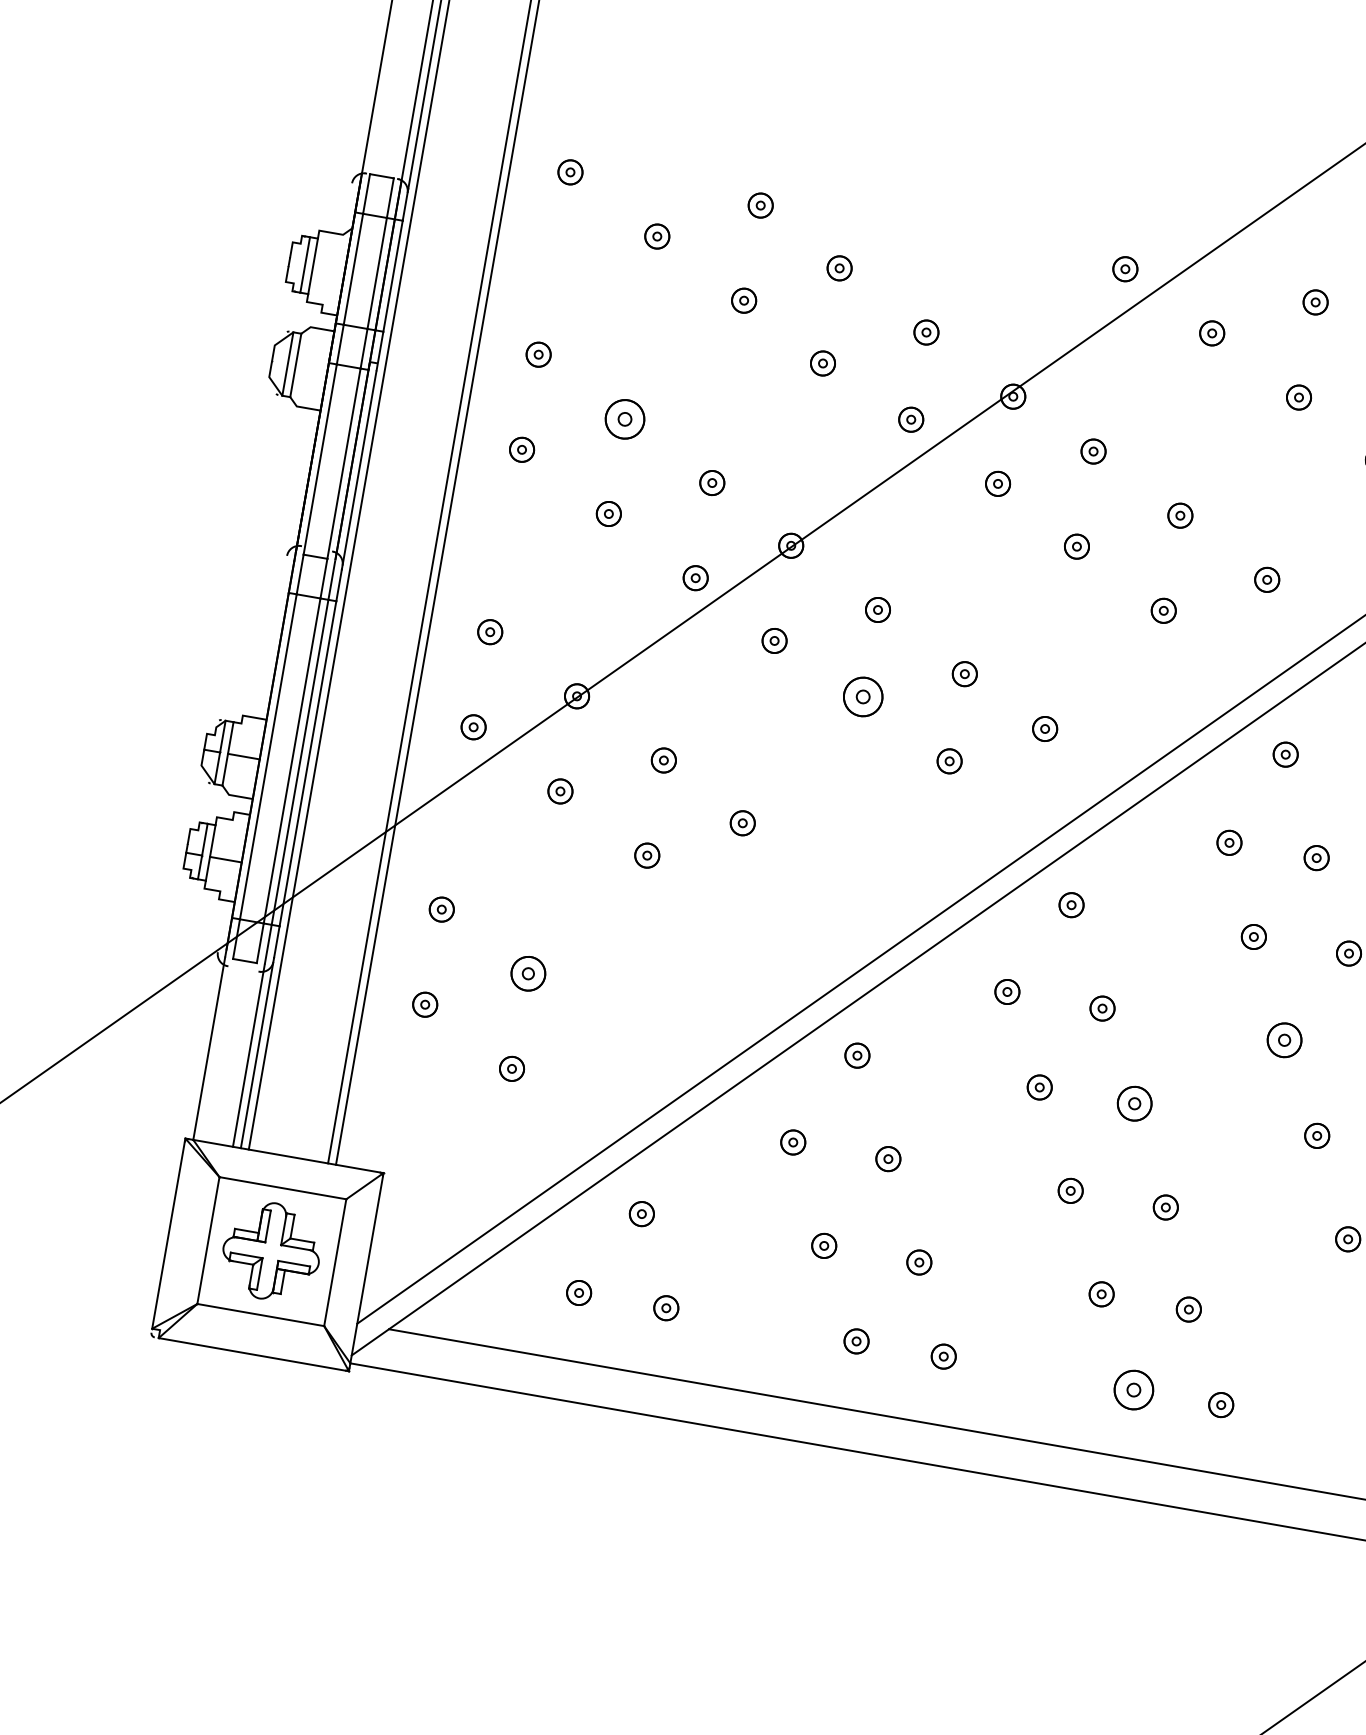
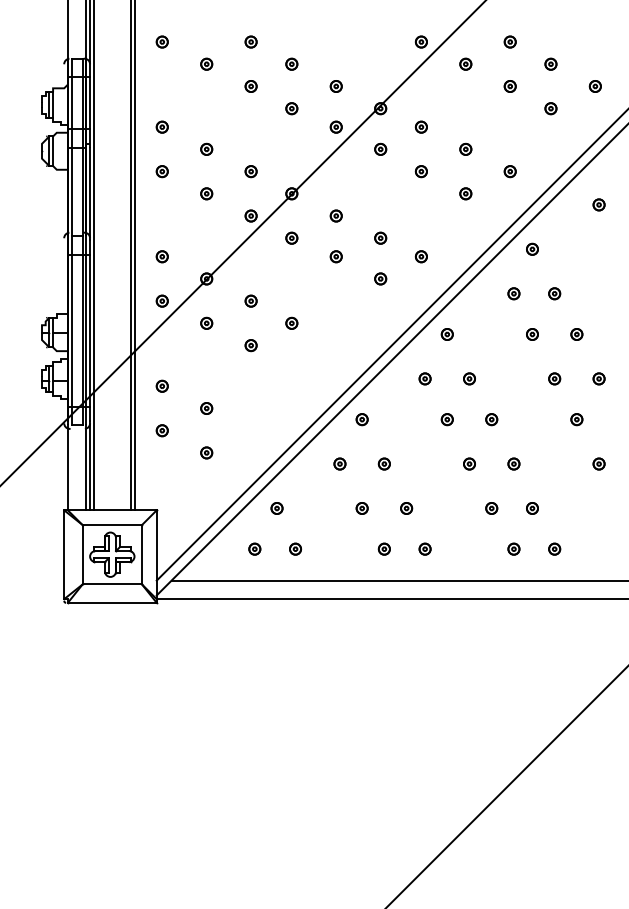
part: (625, 416) -> (206, 148), size x0.62
part: (861, 696) -> (335, 256), size x0.62
part: (528, 973) -> (206, 408), size x0.71
part: (1284, 1039) -> (554, 378), size x0.71
part: (1134, 1103) -> (491, 419), size x0.71
part: (1133, 1388) -> (513, 548), size x0.62

